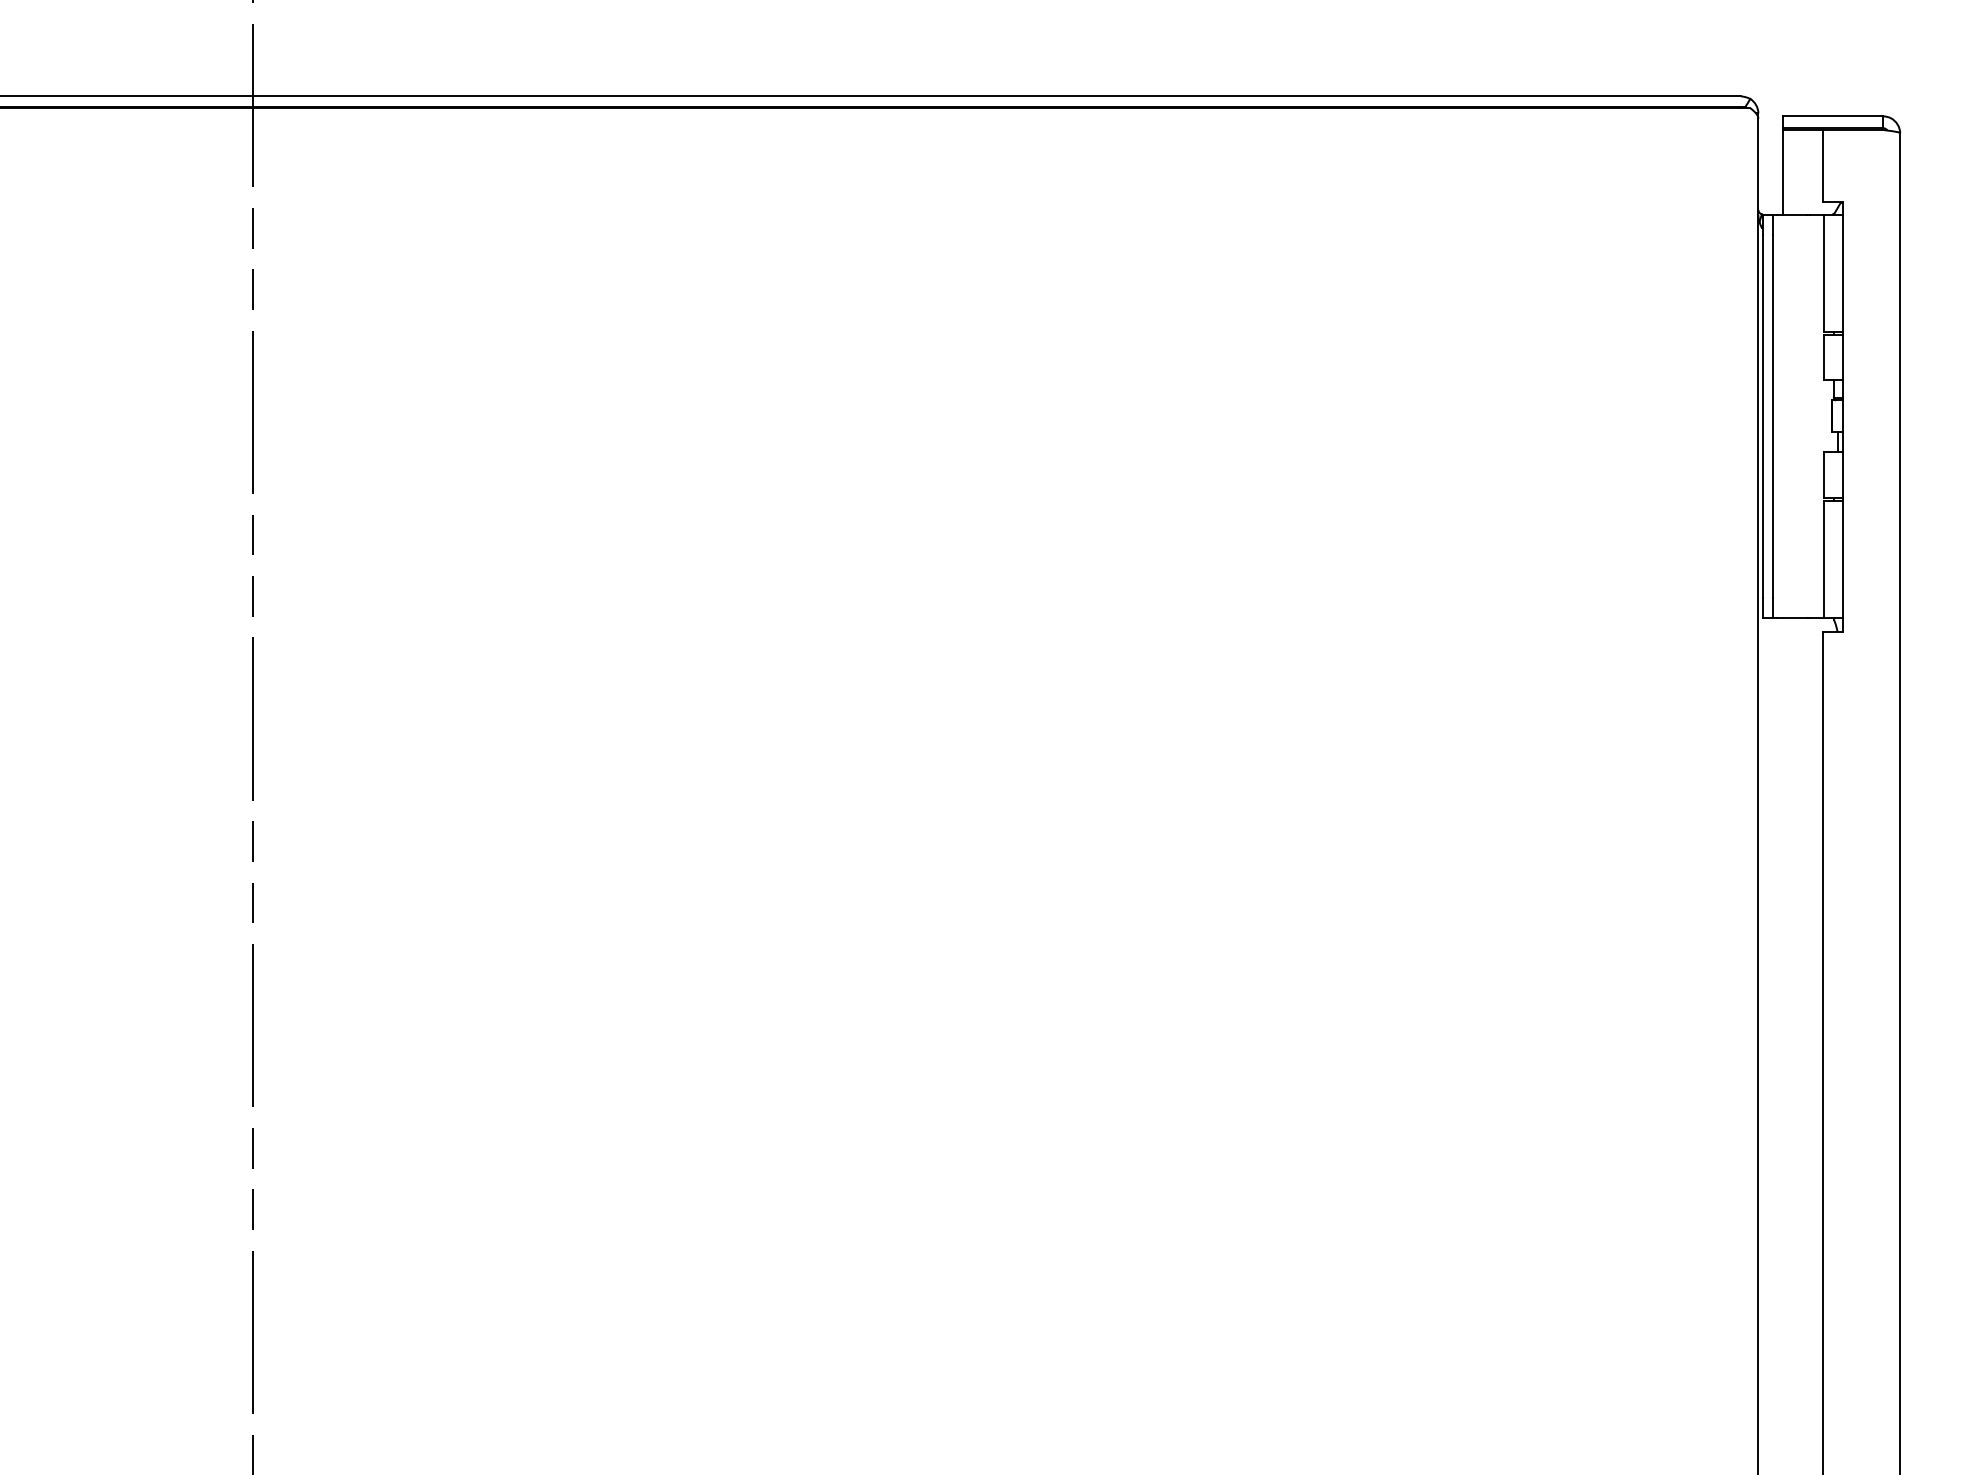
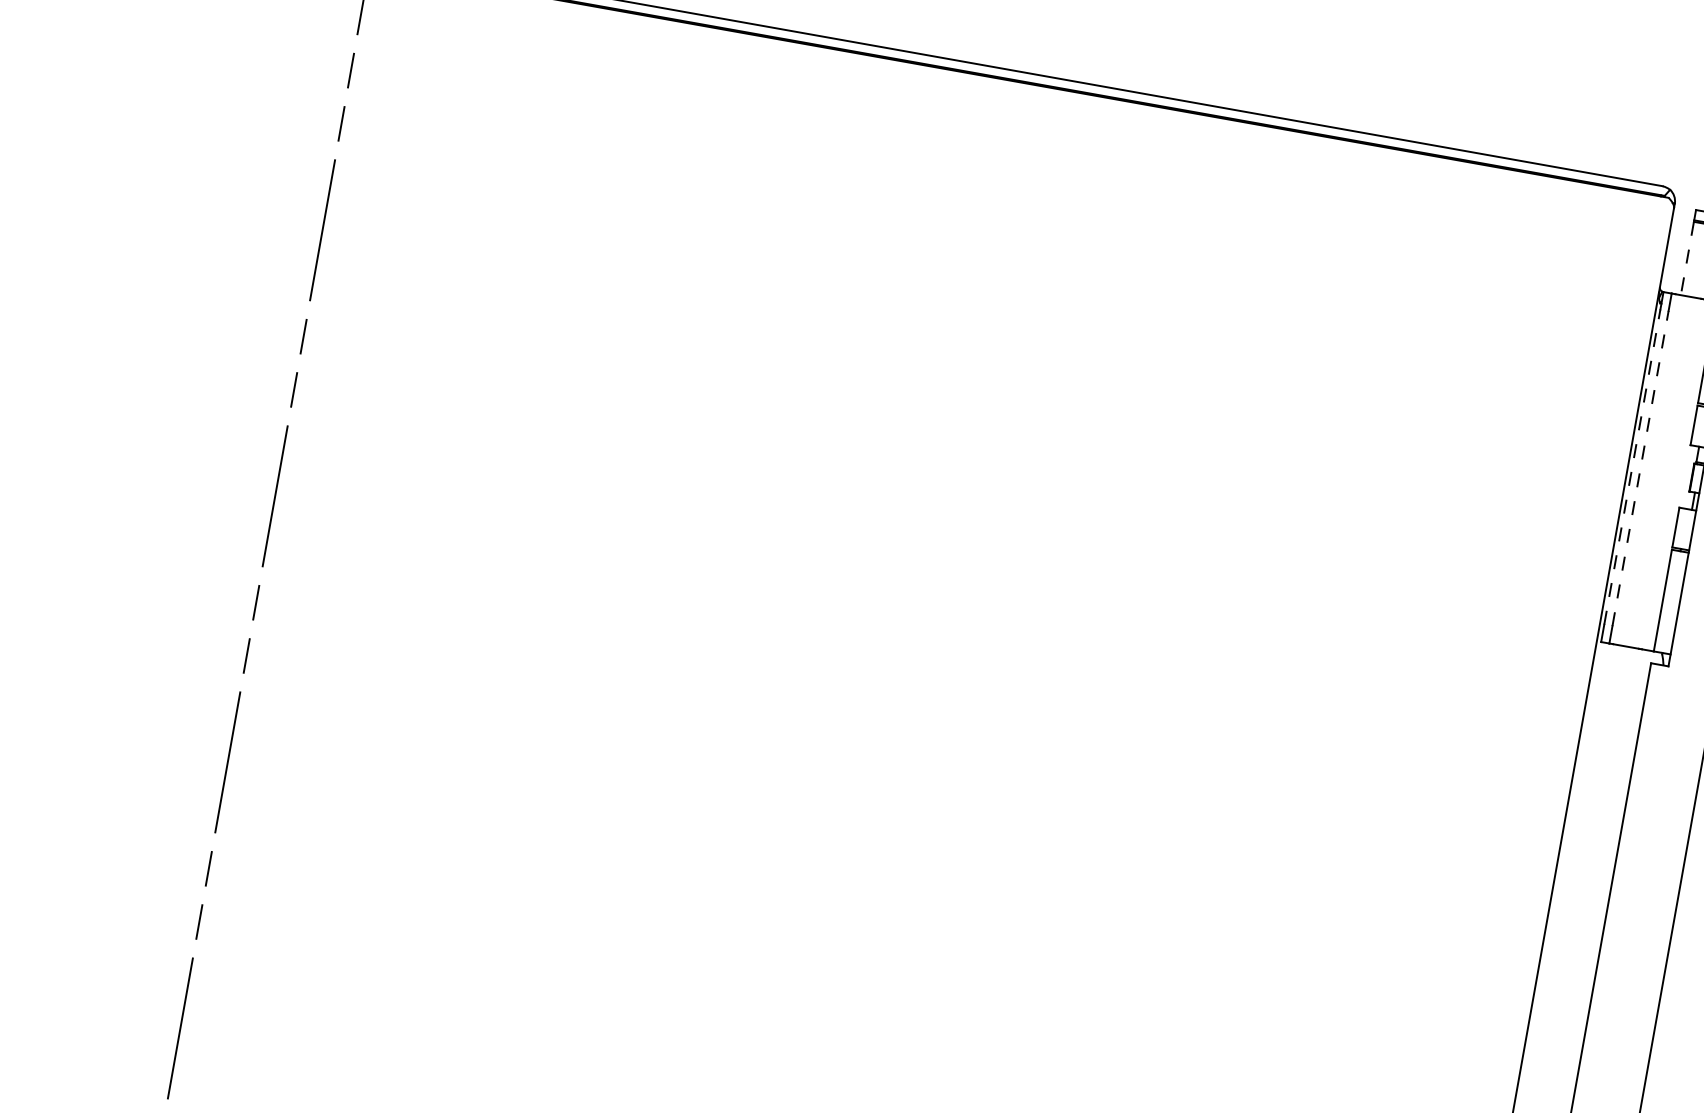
line: (1783, 172) -> (1687, 258), solid -> dashed
line: (1763, 416) -> (1632, 467), solid -> dashed
line: (1772, 416) -> (1640, 468), solid -> dashed

